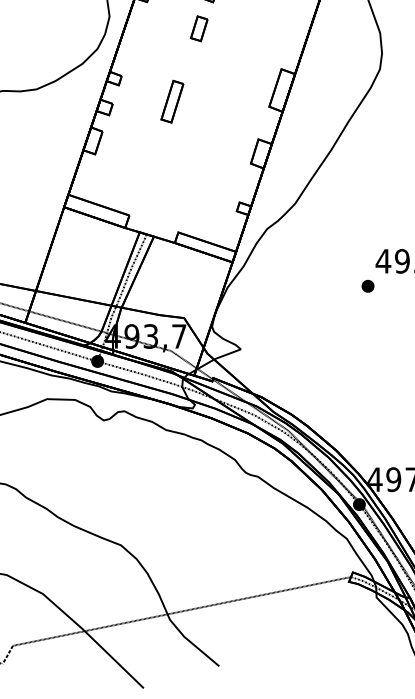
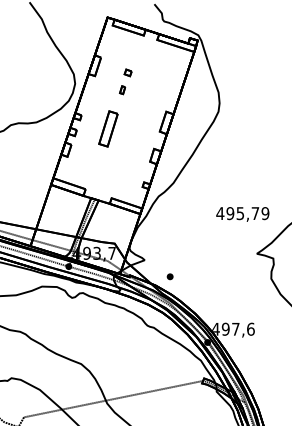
part: (198, 27) -> (122, 89), size x0.6
part: (172, 100) -> (108, 128), size x1.6
part: (366, 285) -> (169, 276), moved

